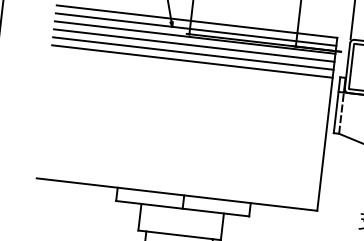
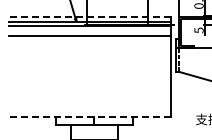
line: (195, 22) -> (89, 17), solid -> dashed
line: (194, 44) -> (90, 30), removed
line: (192, 62) -> (90, 40), removed
line: (175, 194) -> (89, 117), solid -> dashed

